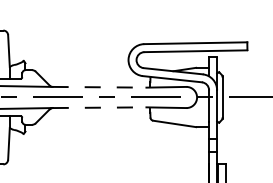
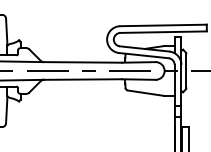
line: (99, 87) -> (82, 62), dashed -> solid
line: (99, 107) -> (82, 79), dashed -> solid

